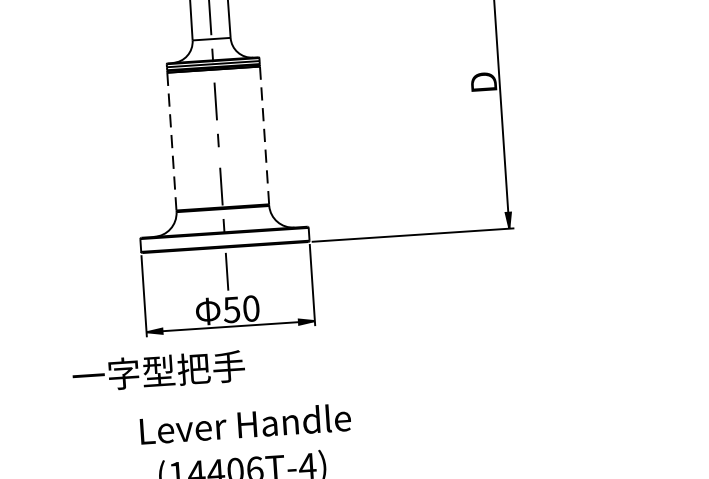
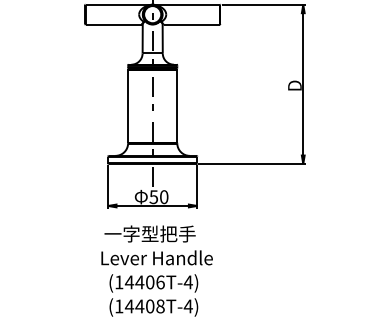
line: (265, 136) -> (177, 106), dashed -> solid
line: (172, 142) -> (128, 106), dashed -> solid
text: (157, 370) -> (149, 233), moved

